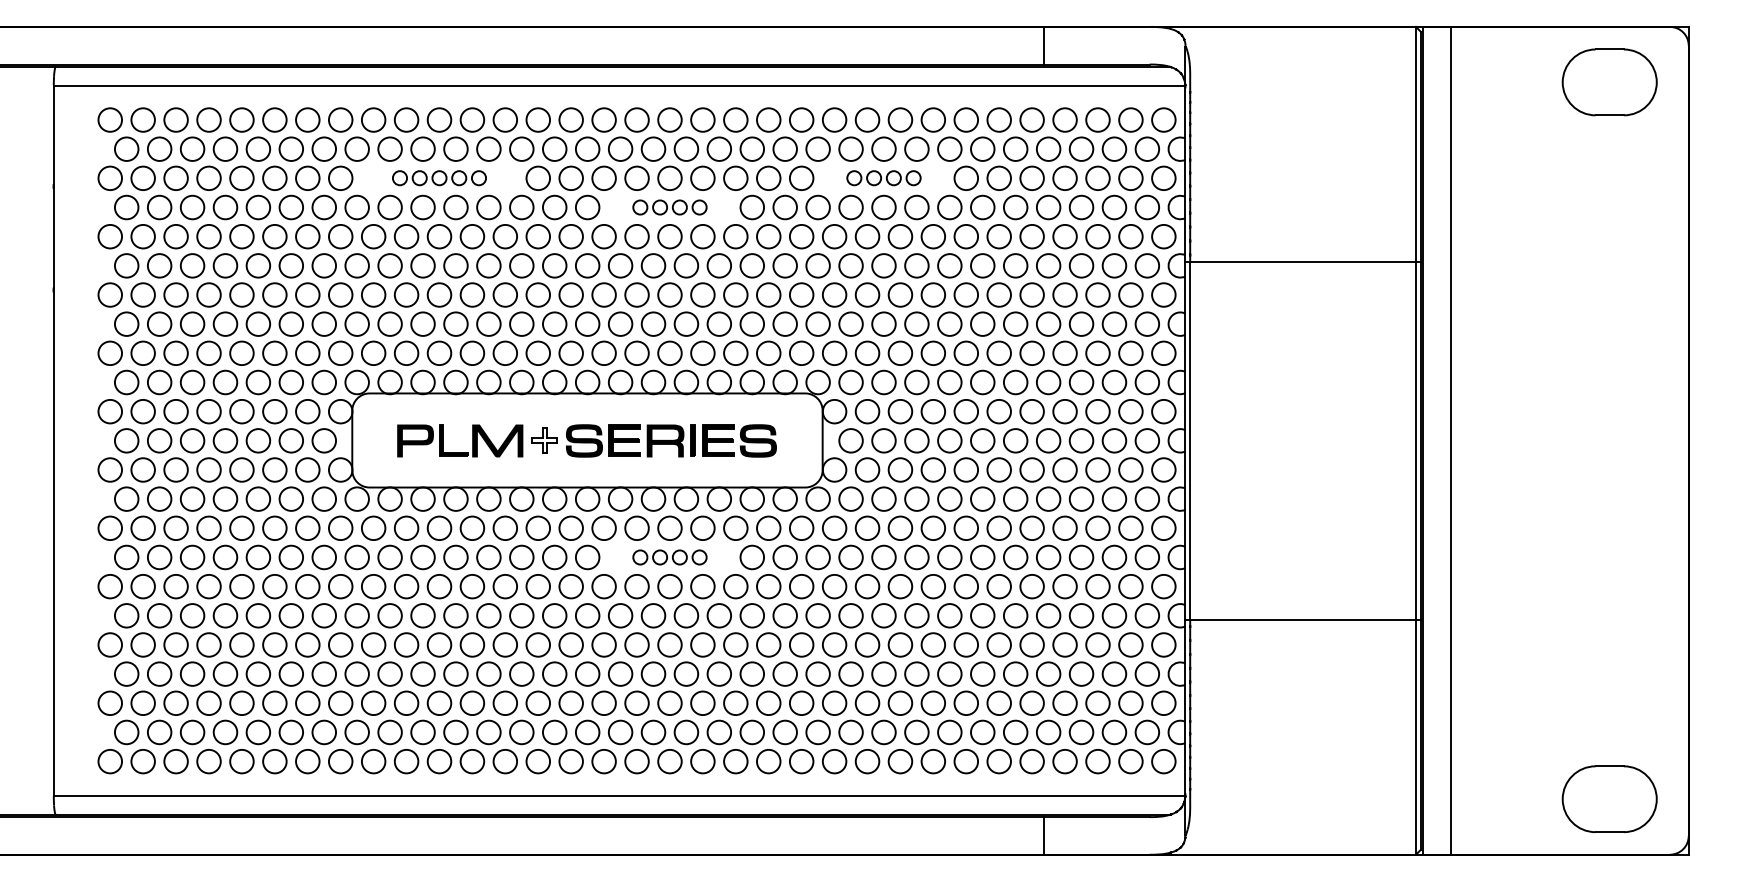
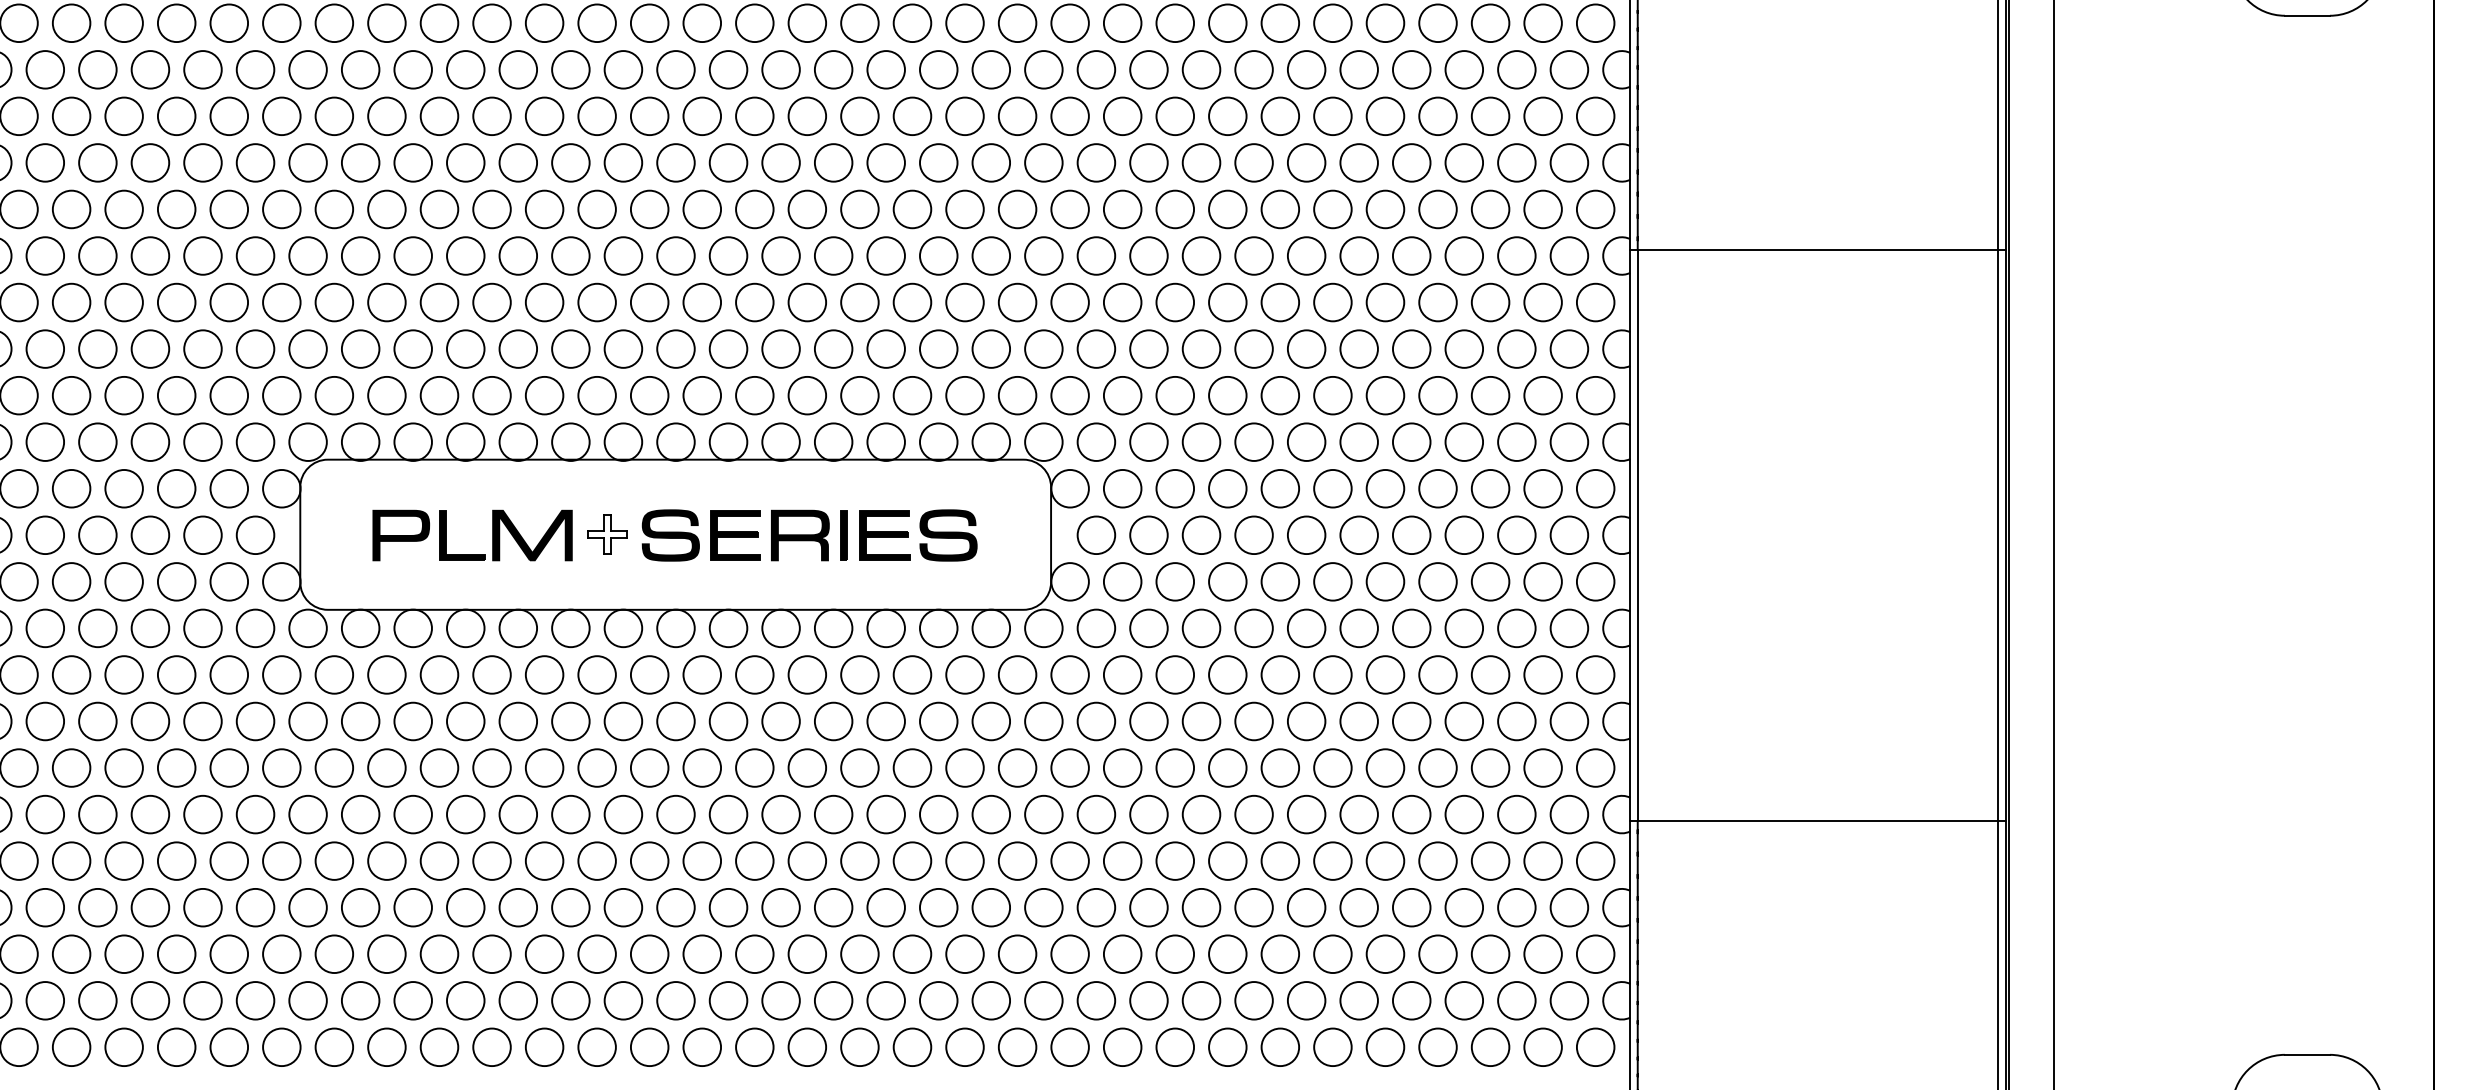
part: (439, 177) -> (439, 114), size x1.67
part: (883, 177) -> (1148, 114), size x1.67
part: (669, 207) -> (806, 162), size x1.67
part: (669, 557) -> (806, 721), size x1.67

